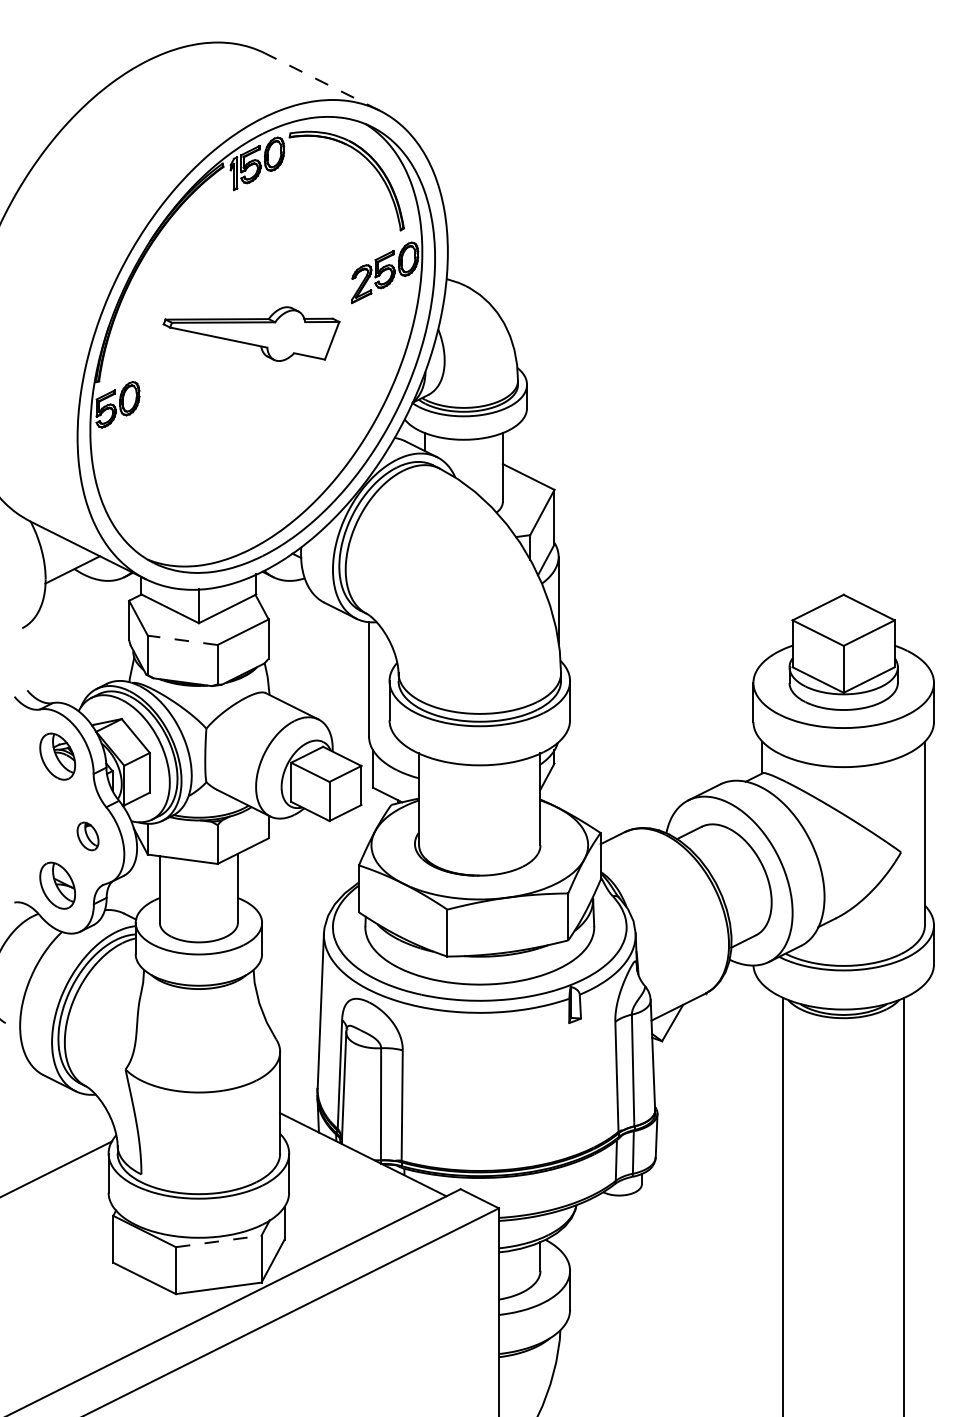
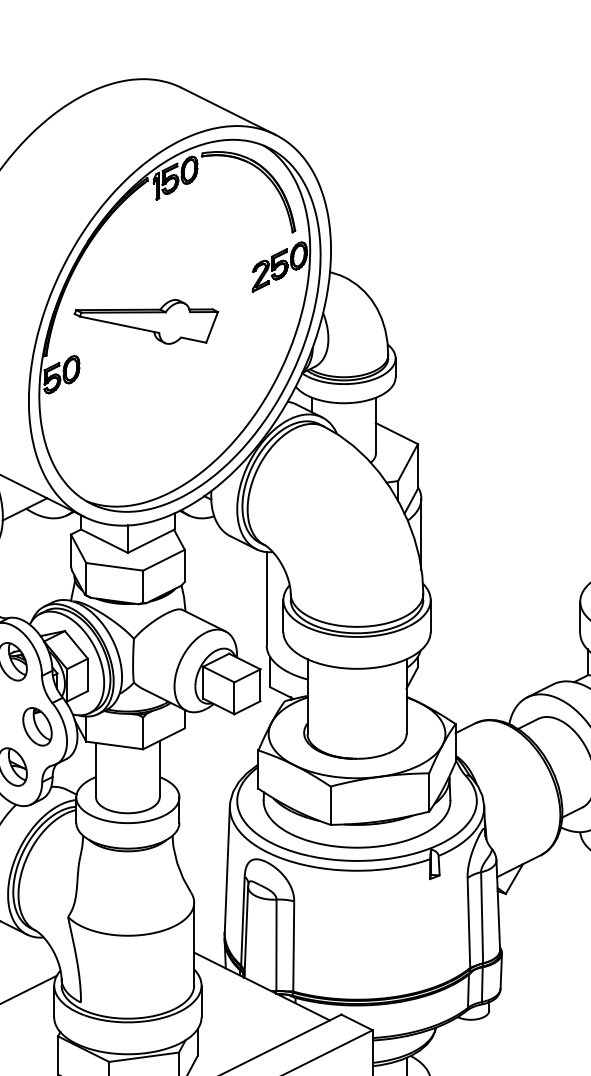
line: (321, 81) -> (227, 110), dashed -> solid
part: (251, 333) -> (146, 321), moved
line: (182, 640) -> (114, 566), dashed -> solid
part: (87, 836) -> (37, 726), size x1.67
line: (219, 1241) -> (144, 1057), dashed -> solid

